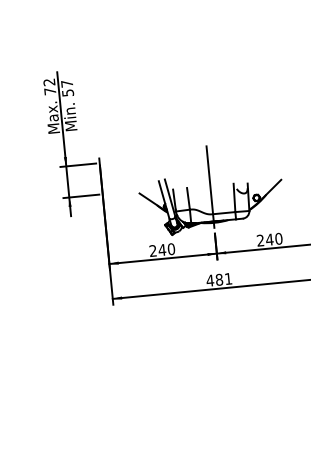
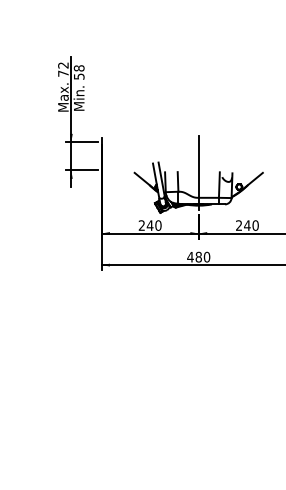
text: (66, 84) -> (78, 68), 57 -> 58
text: (227, 278) -> (206, 256), 481 -> 480

